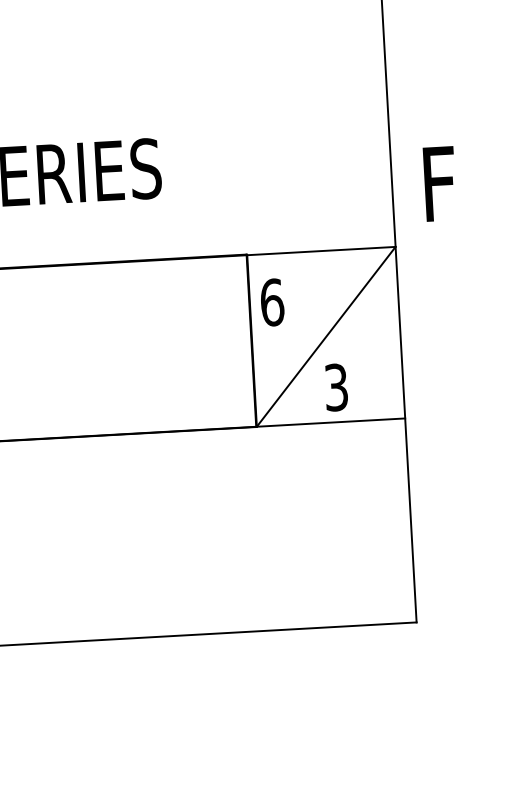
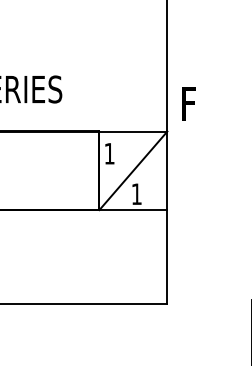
text: (271, 301) -> (109, 153), 6 -> 1
text: (335, 388) -> (136, 194), 3 -> 1

